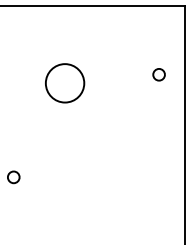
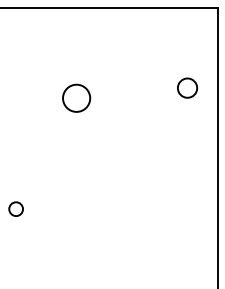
circle: (158, 74) -> (186, 87), size x1.4
circle: (64, 83) -> (75, 98), size x0.6

